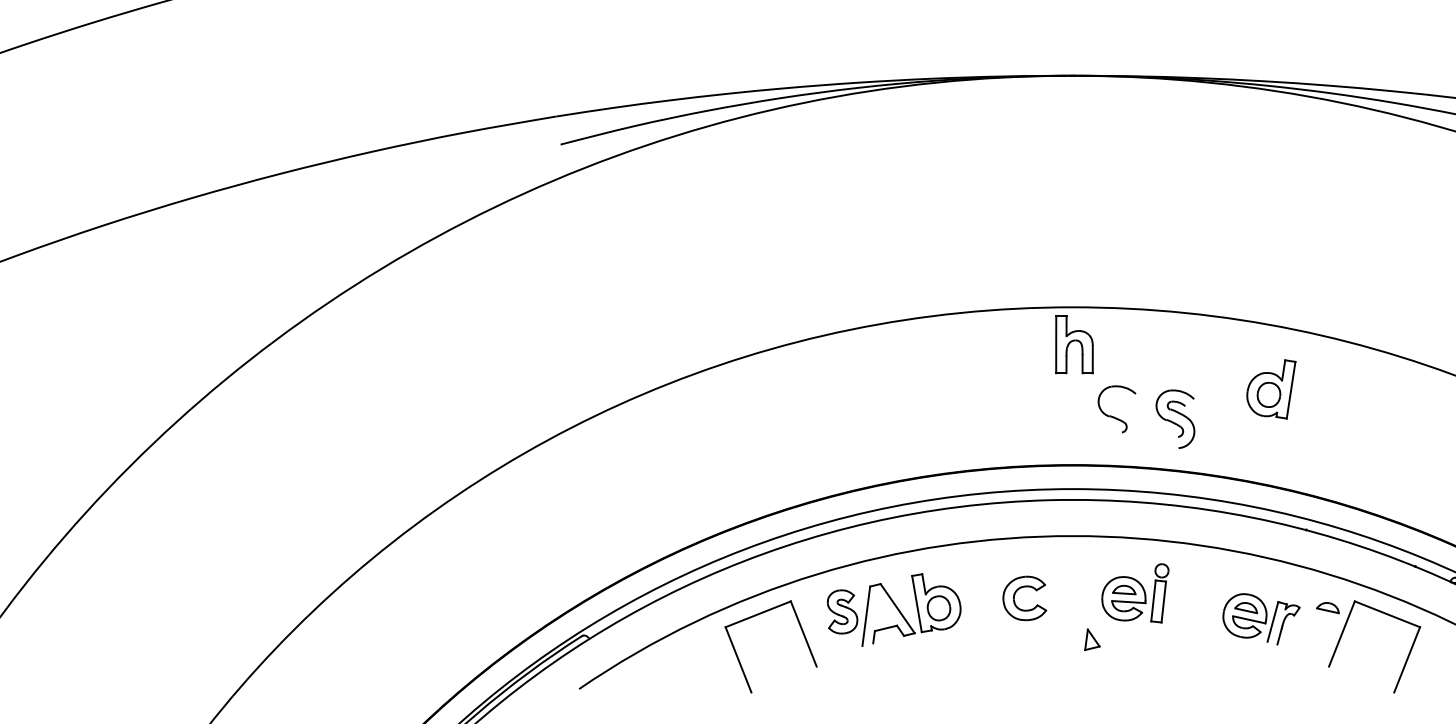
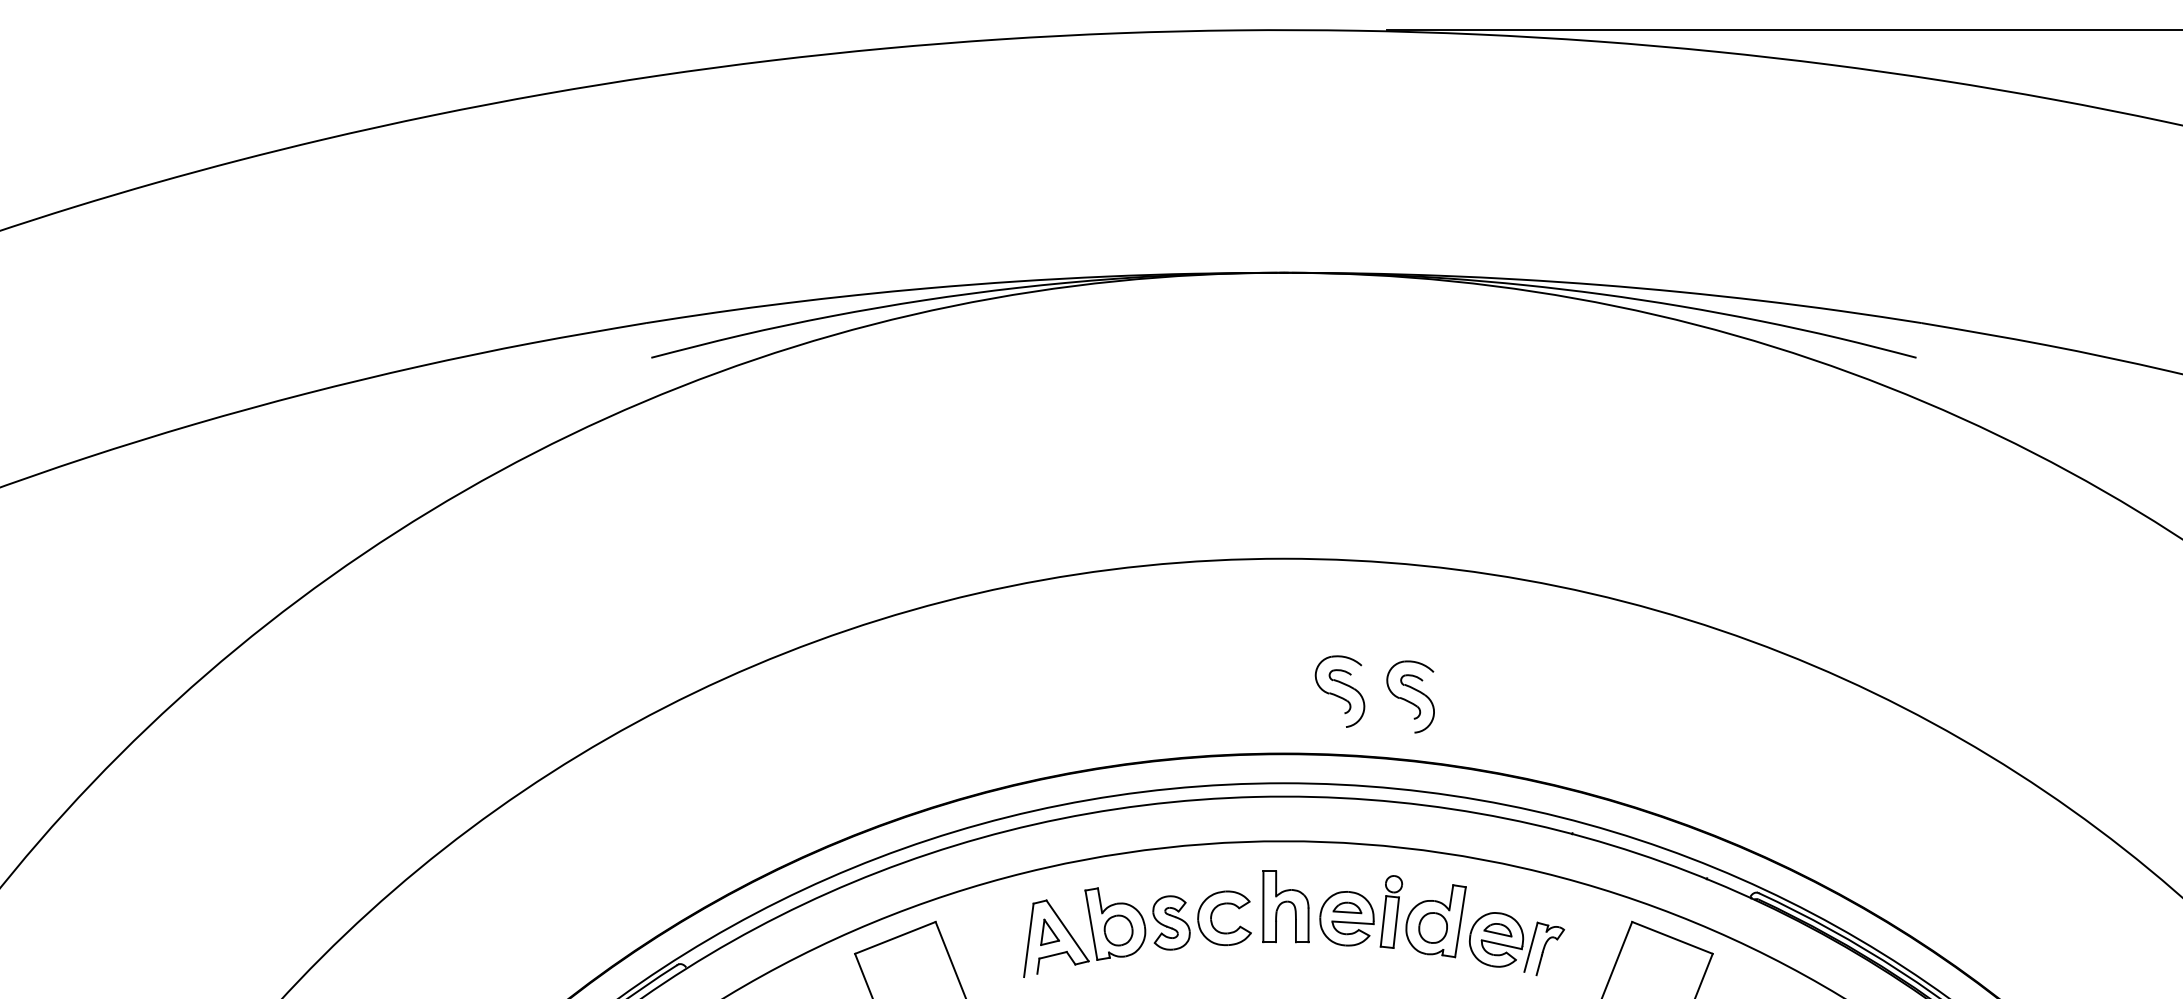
part: (1074, 344) -> (1285, 906), moved
part: (1270, 389) -> (1435, 921), moved
part: (1128, 413) -> (1352, 689), added
part: (1327, 608) -> (1598, 930), removed
part: (842, 611) -> (1171, 922), moved
part: (1091, 639) -> (1049, 931), moved

